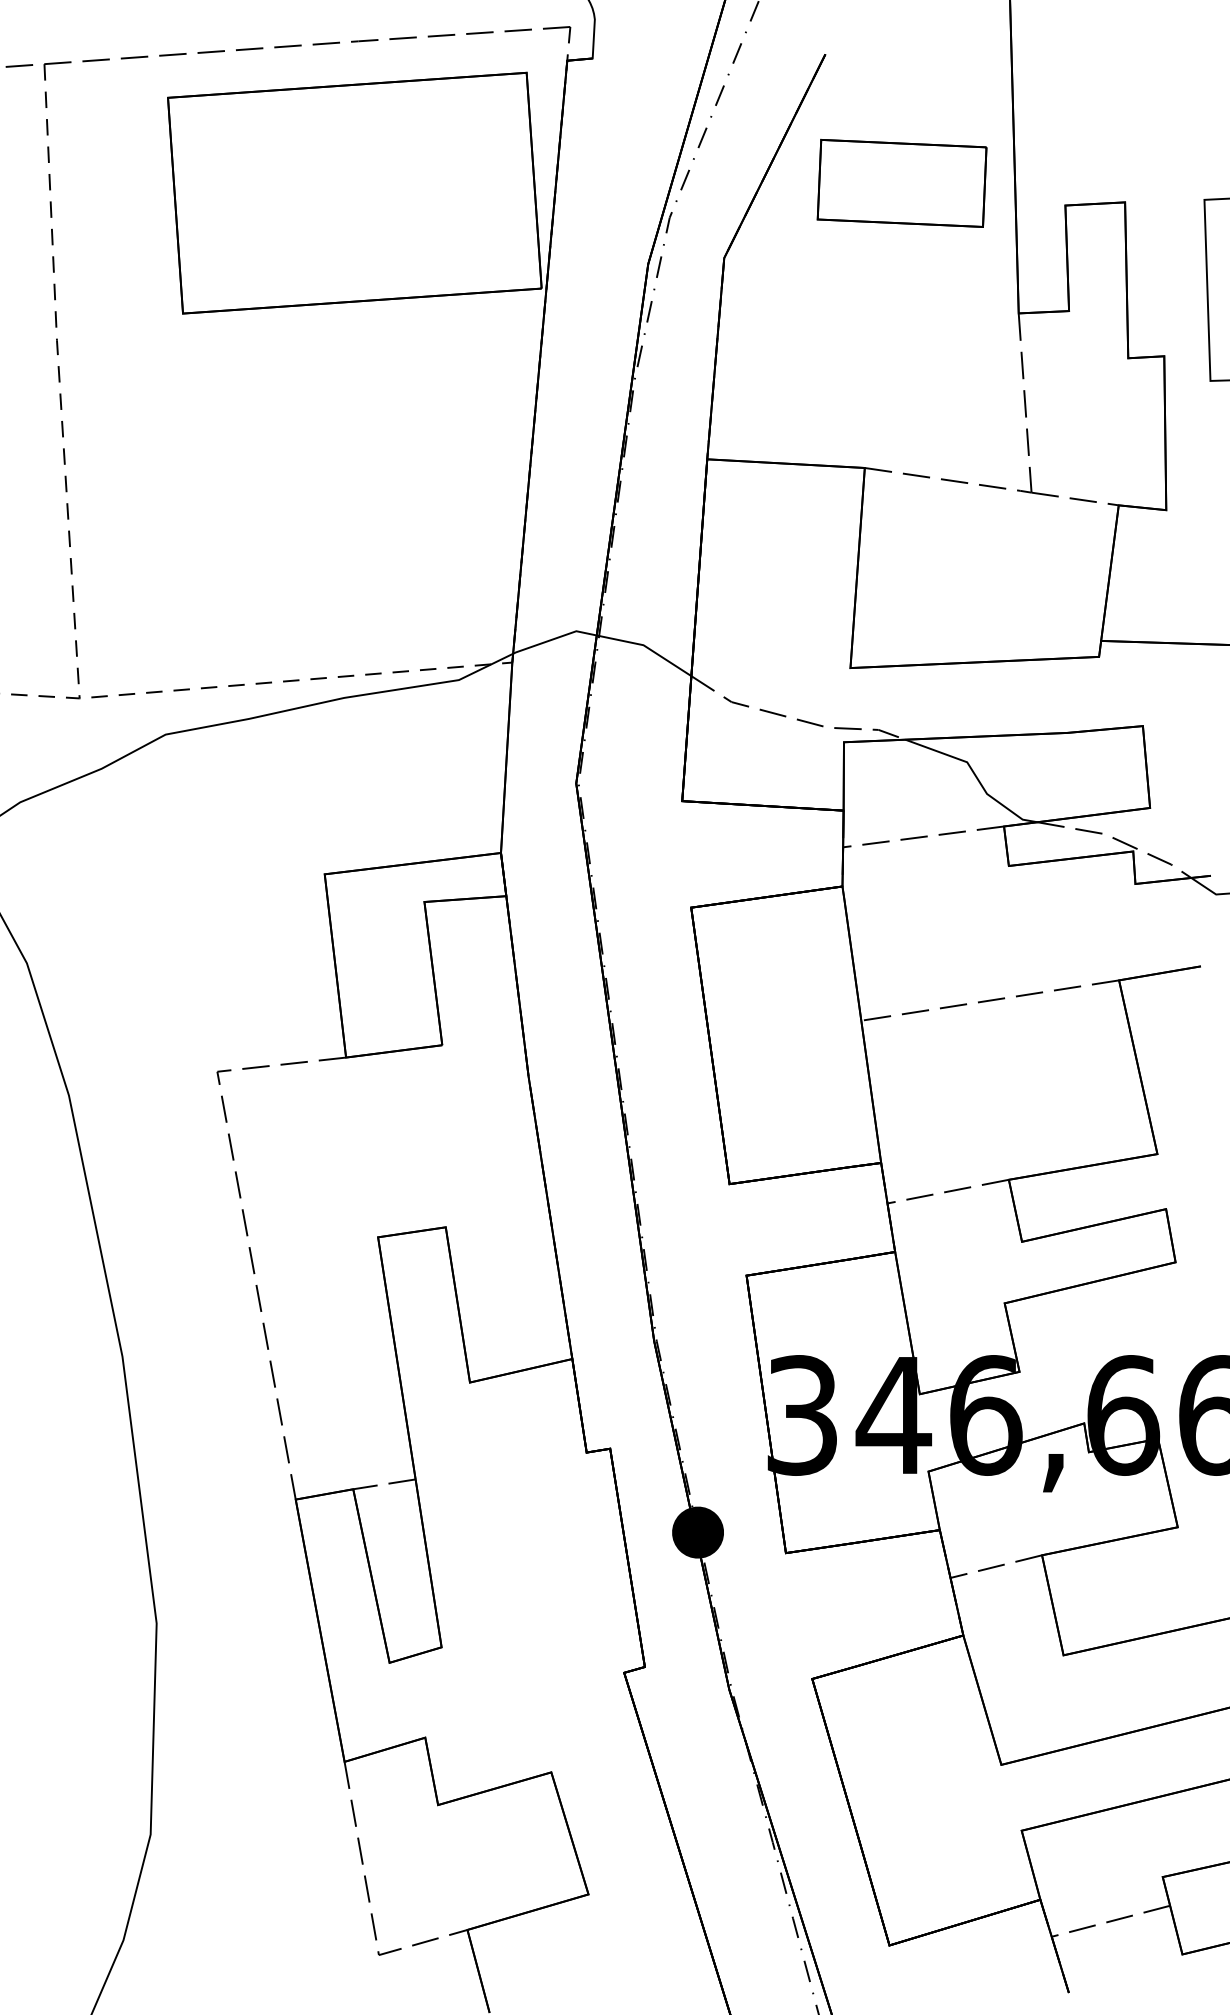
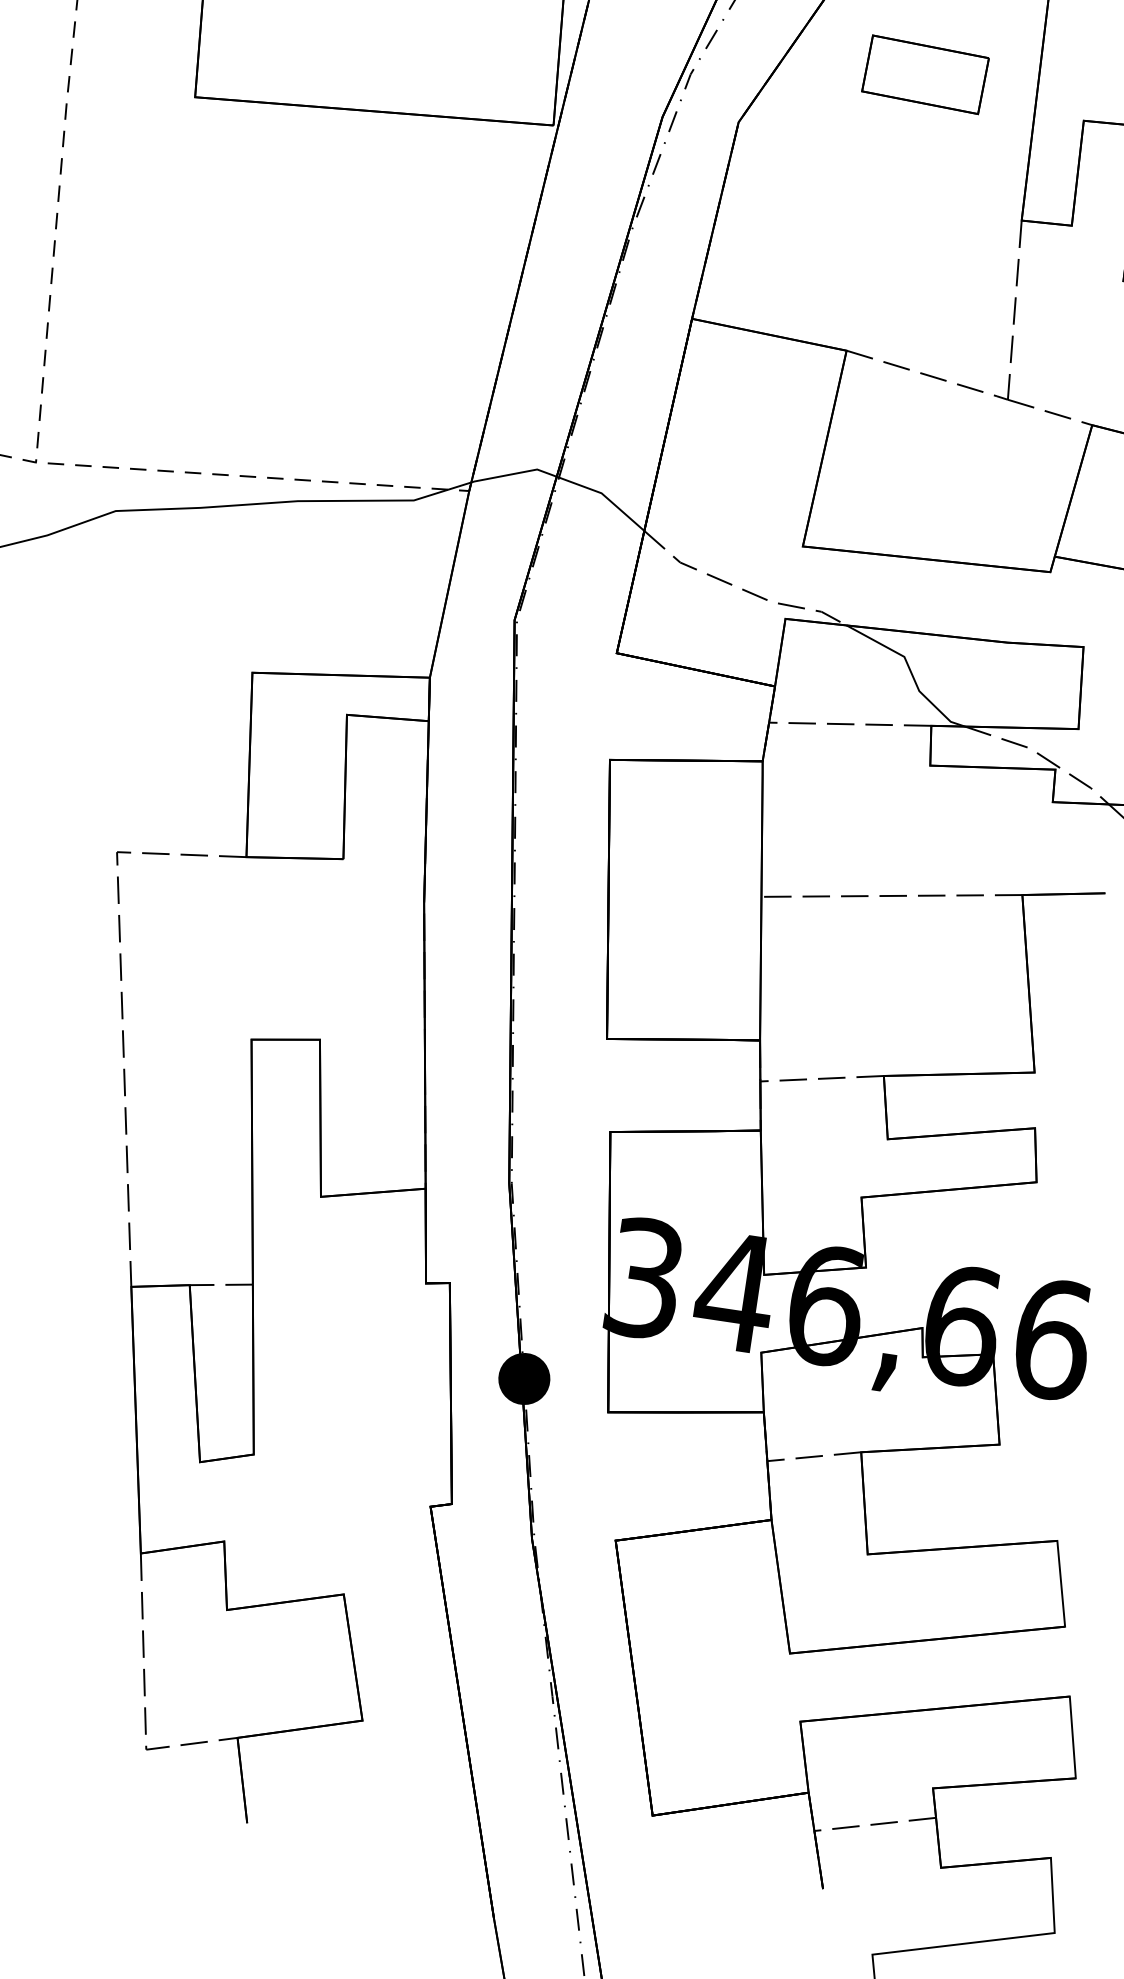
part: (901, 183) -> (924, 74), size x0.71

